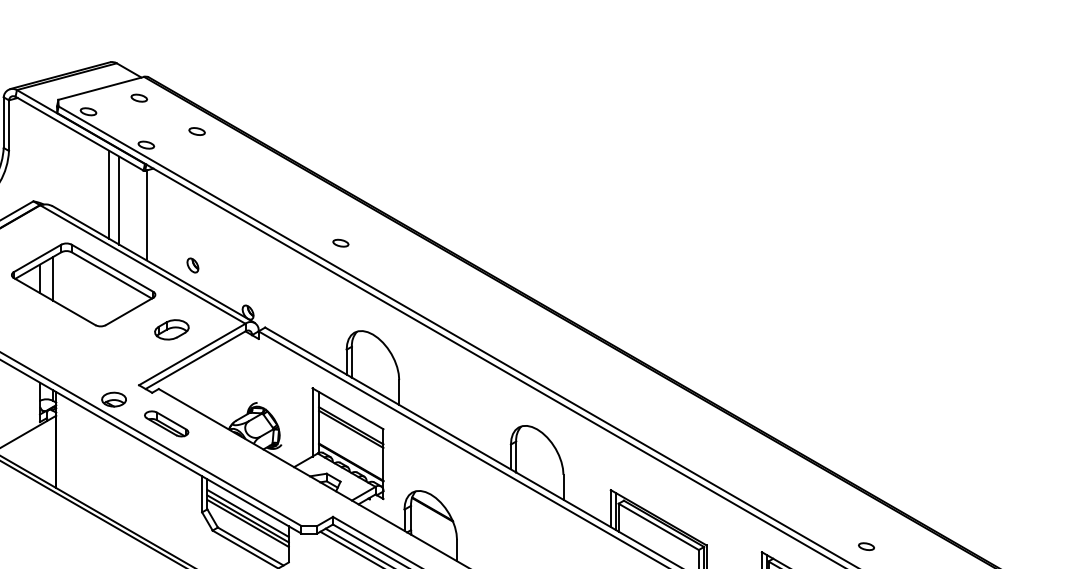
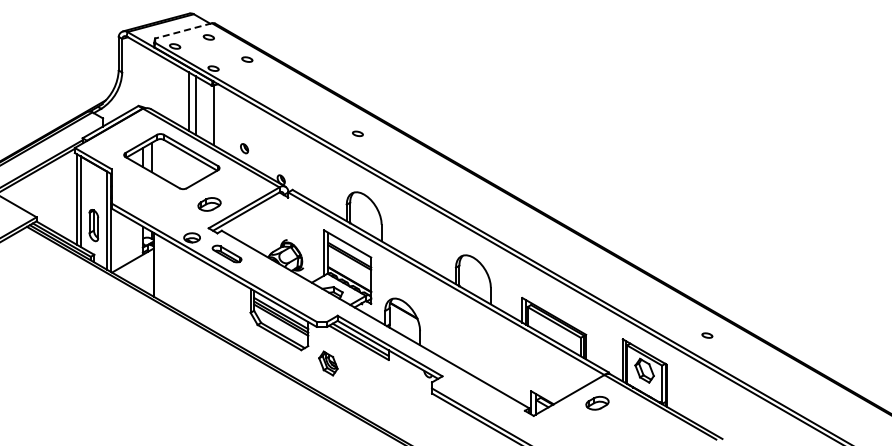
line: (101, 87) -> (183, 30), solid -> dashed
part: (340, 242) -> (357, 133), moved
part: (171, 329) -> (209, 204), moved
part: (866, 546) -> (707, 335), moved

